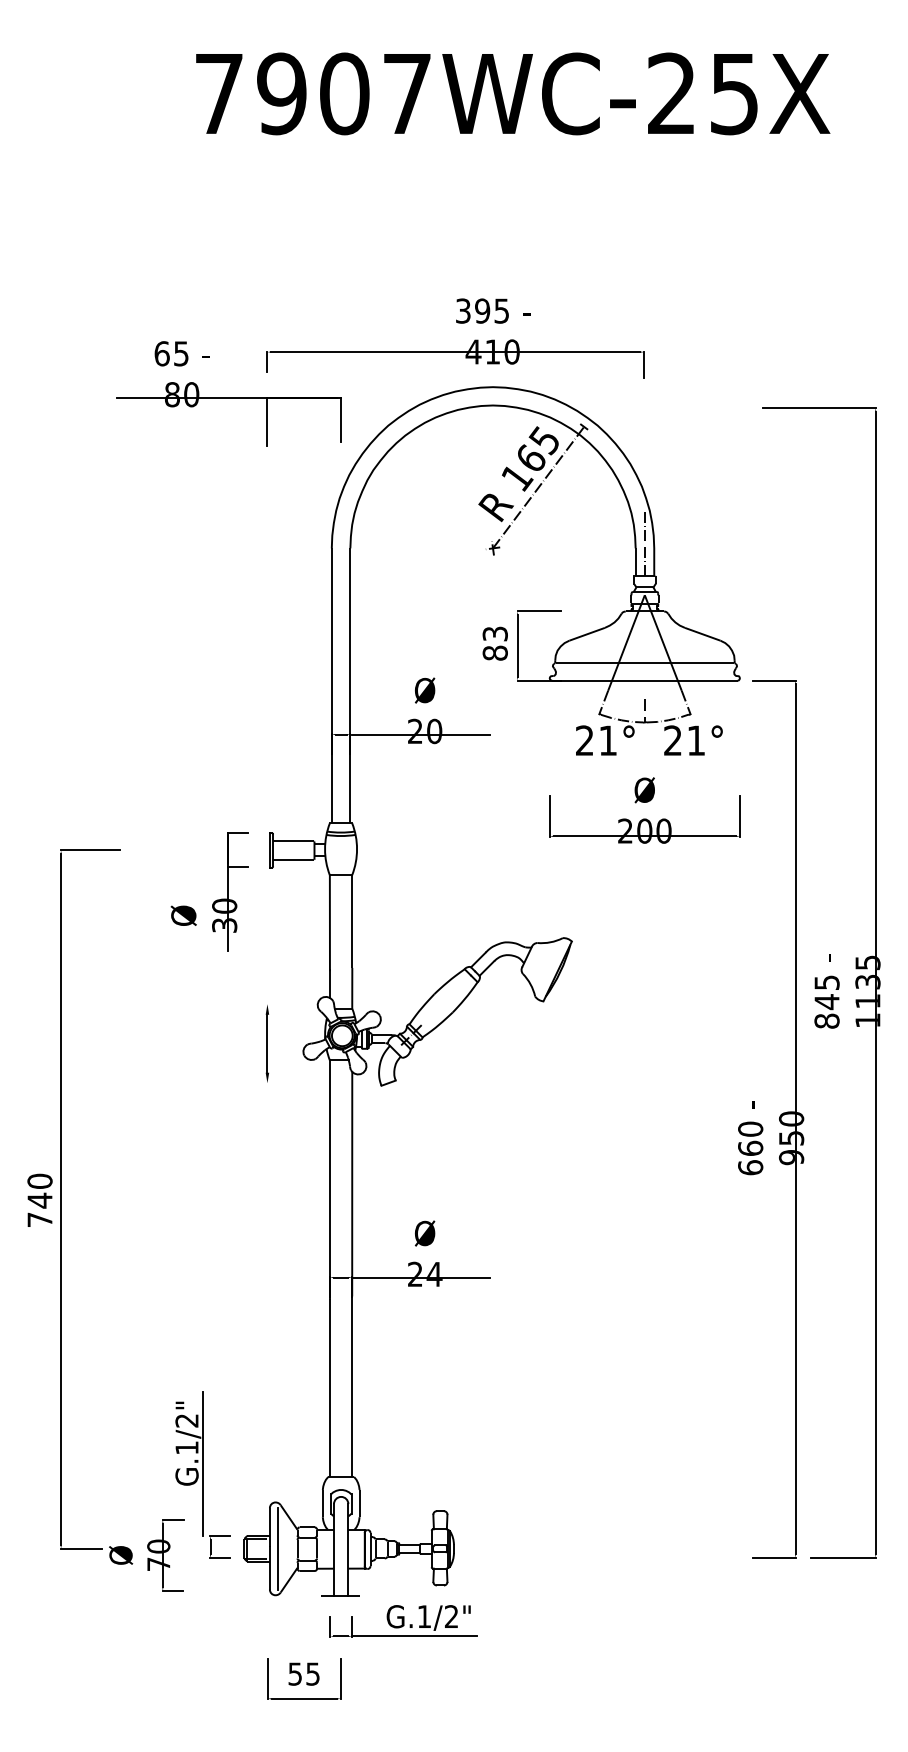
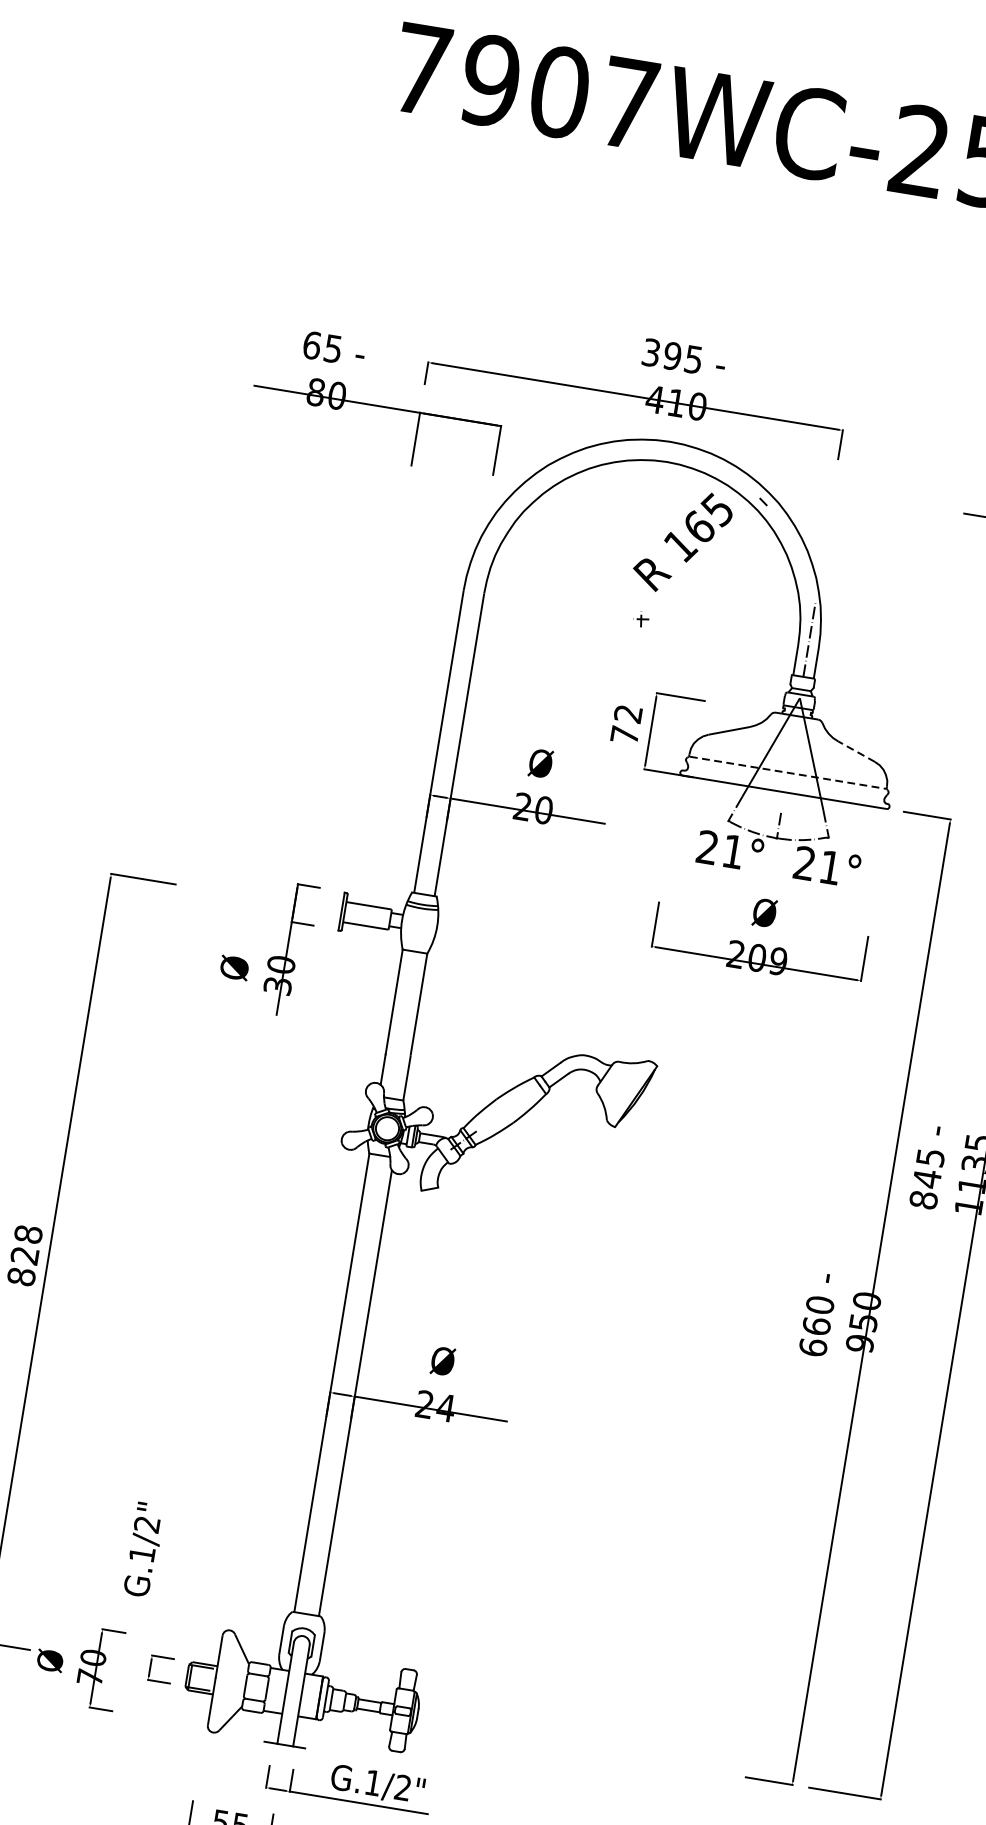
line: (538, 487) -> (702, 560), removed
line: (702, 634) -> (856, 751), solid -> dashed
text: (494, 643) -> (625, 724), 83 -> 72
line: (645, 662) -> (788, 772), solid -> dashed
text: (663, 830) -> (778, 960), 200 -> 209
part: (267, 1043) -> (303, 1123), removed
text: (39, 1200) -> (24, 1255), 740 -> 828
line: (202, 1463) -> (156, 1574), removed
line: (278, 1548) -> (224, 1681), removed

